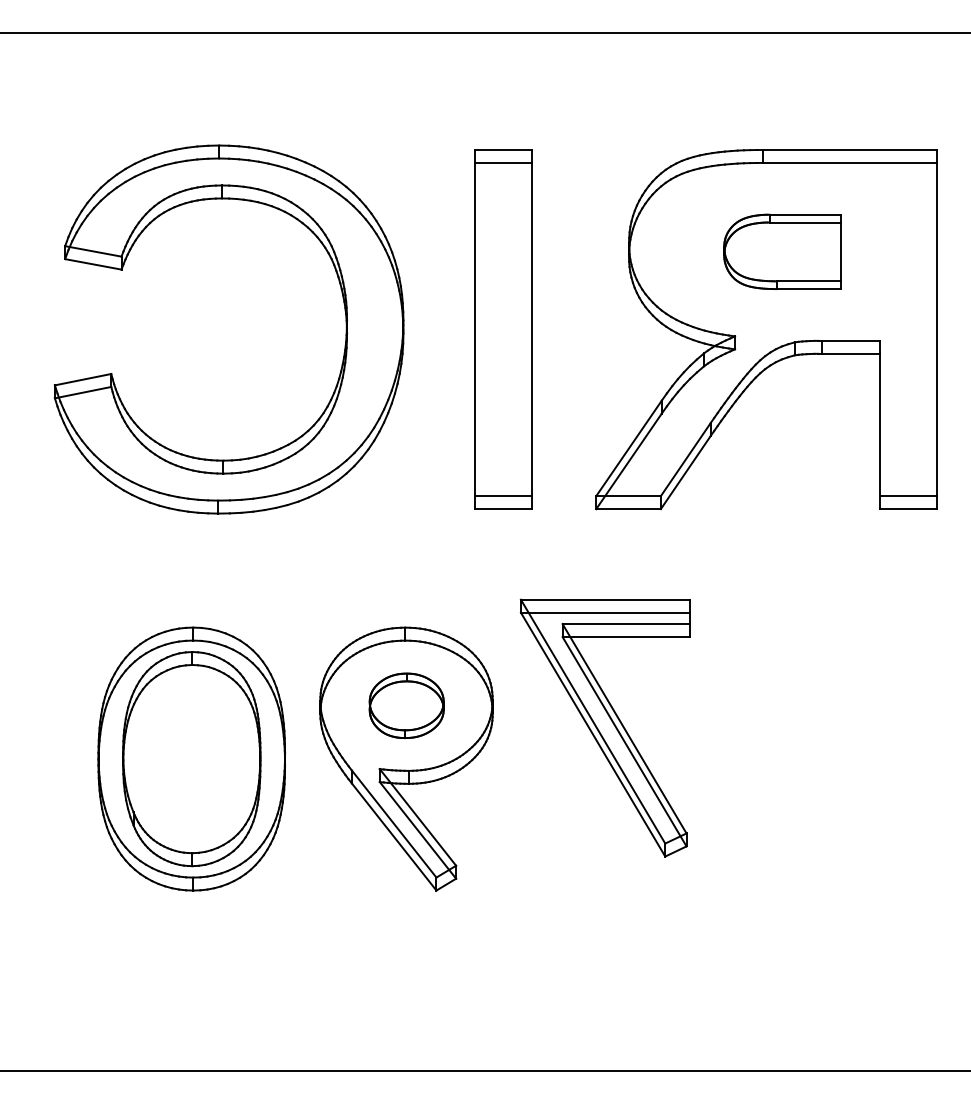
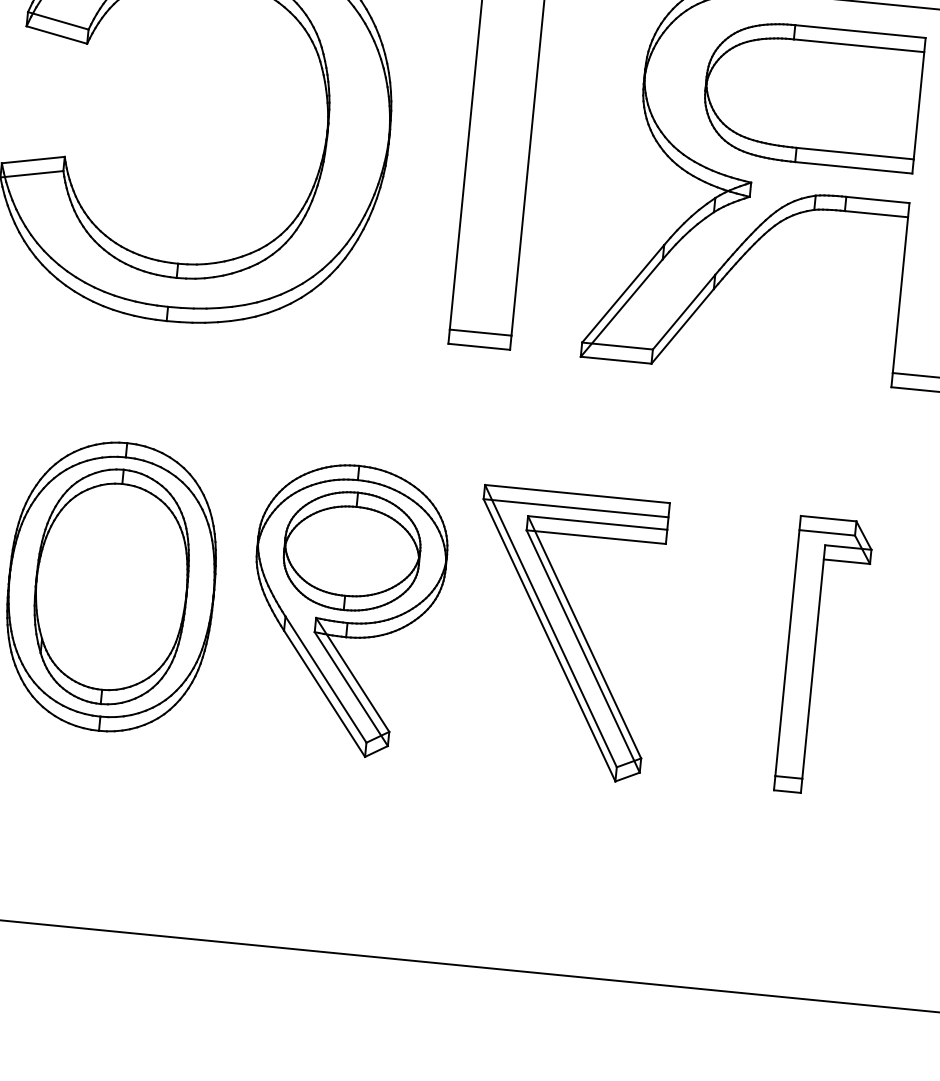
part: (782, 251) -> (812, 94), size x1.67
part: (406, 705) -> (352, 551), size x1.67
part: (604, 727) -> (562, 633), moved
part: (834, 758) -> (814, 655), added

